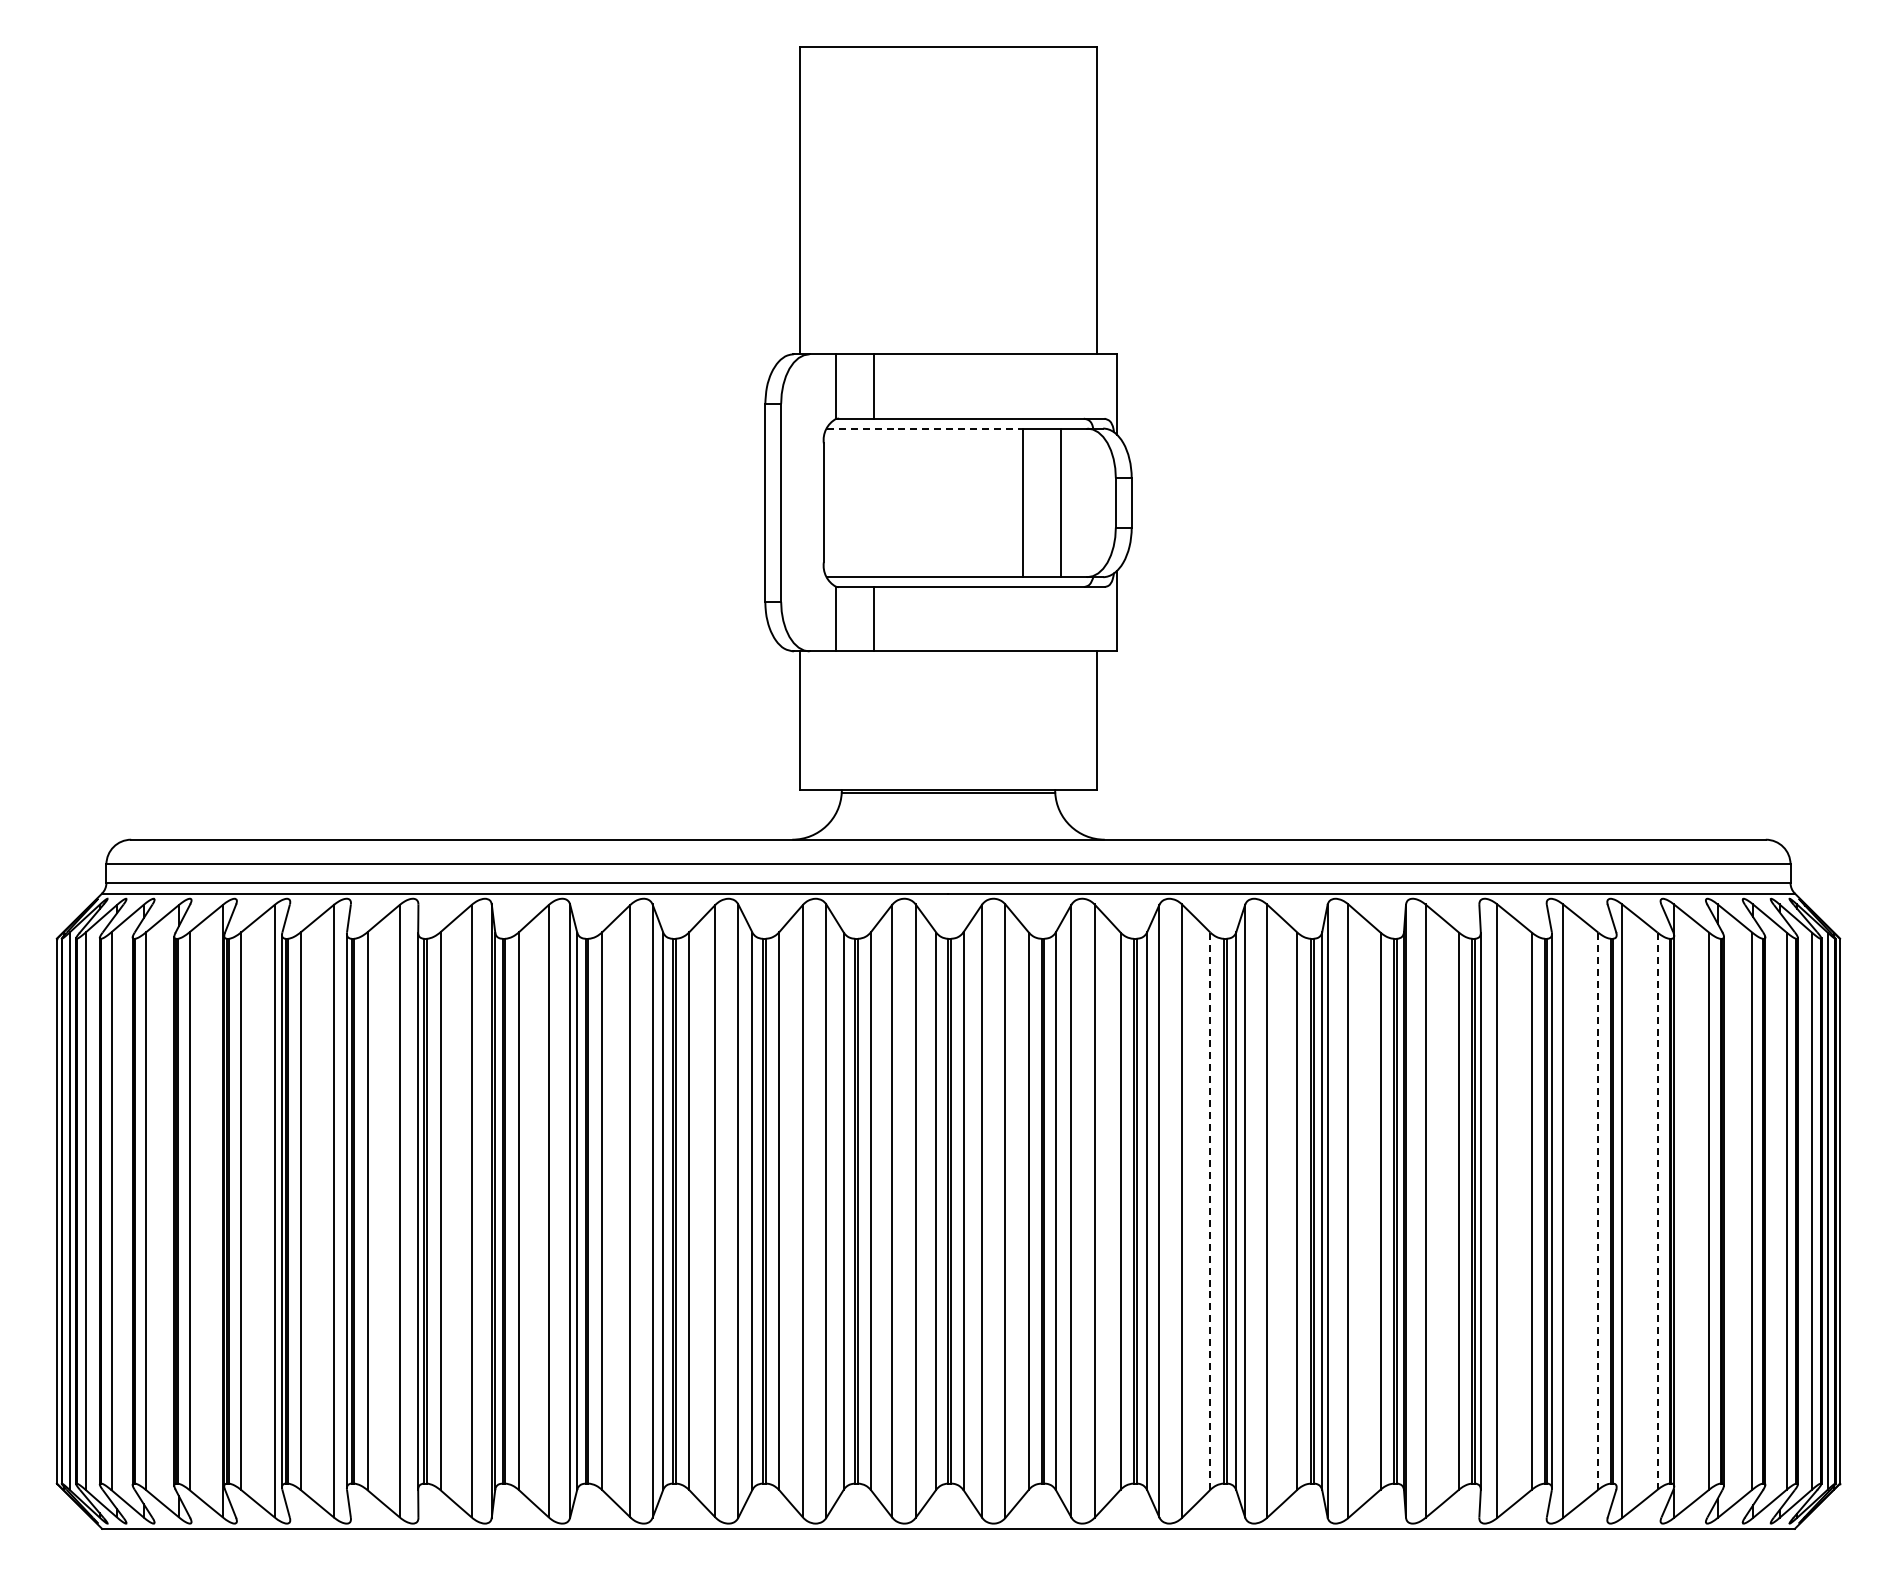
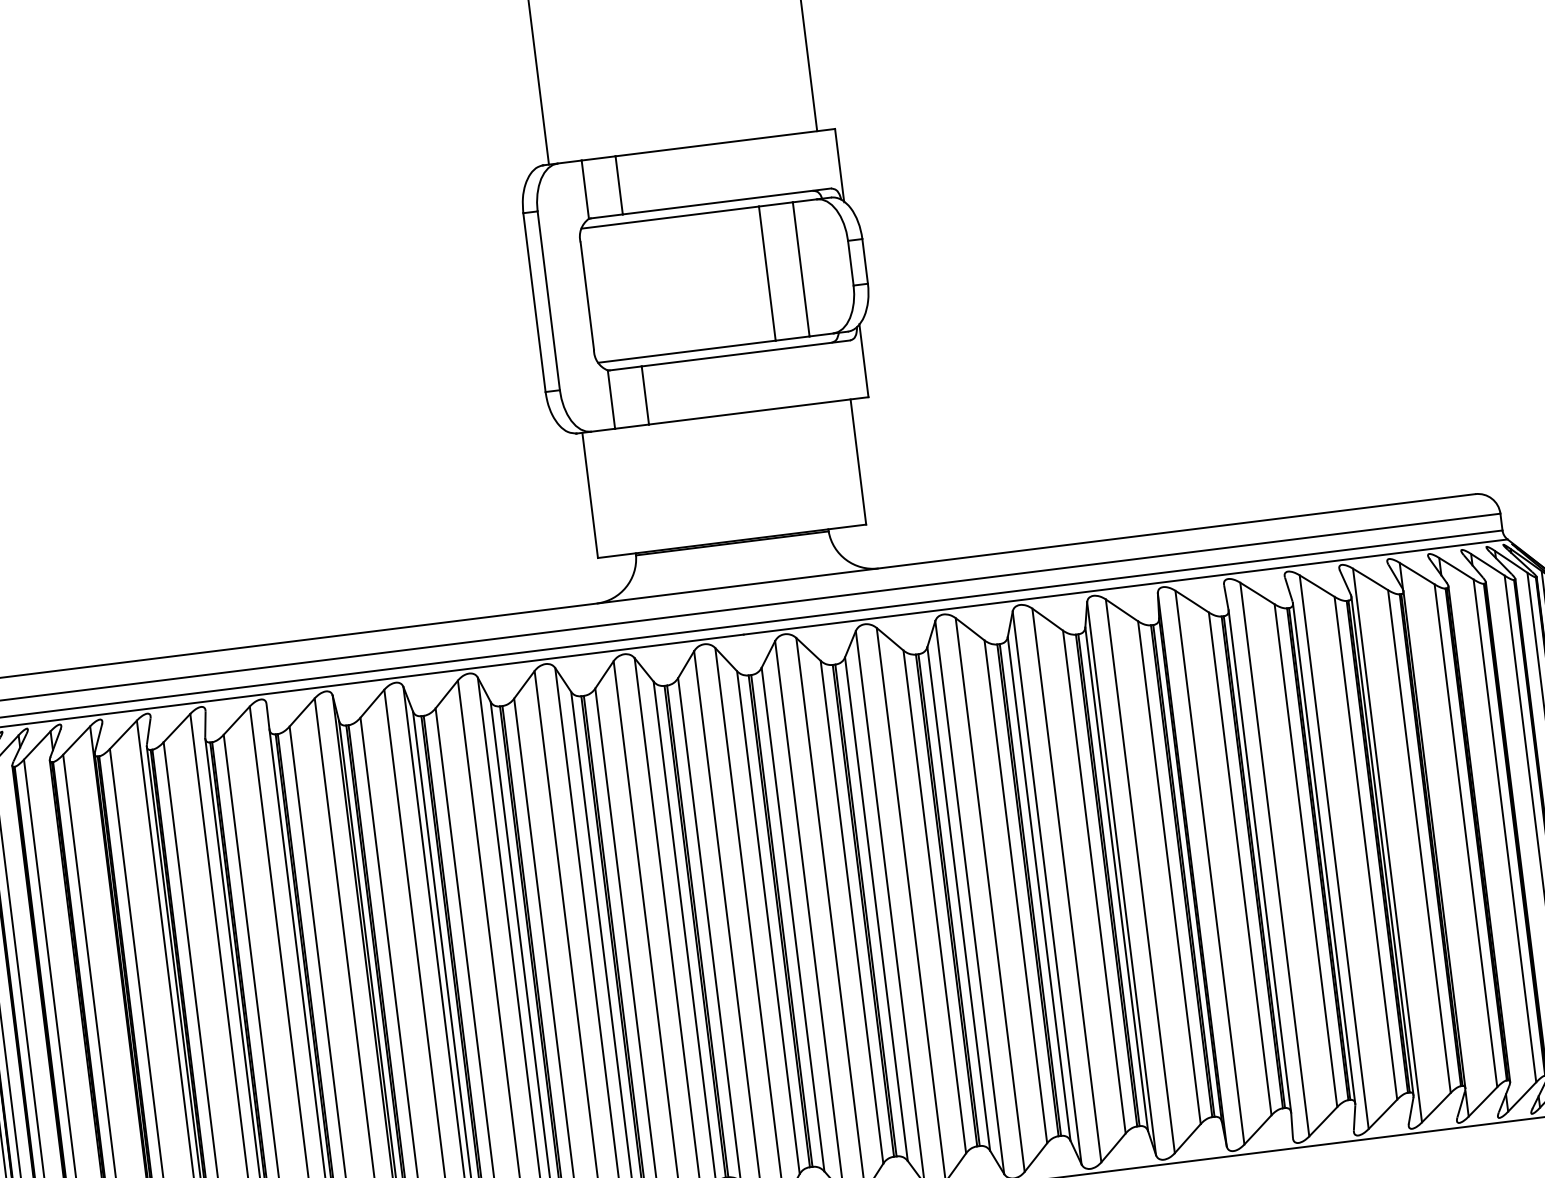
line: (925, 428) -> (670, 217), dashed -> solid
line: (1616, 1210) -> (1382, 845), added
line: (1210, 1211) -> (1015, 892), dashed -> solid
line: (1598, 1211) -> (1366, 848), dashed -> solid
line: (1657, 1211) -> (1419, 841), dashed -> solid

